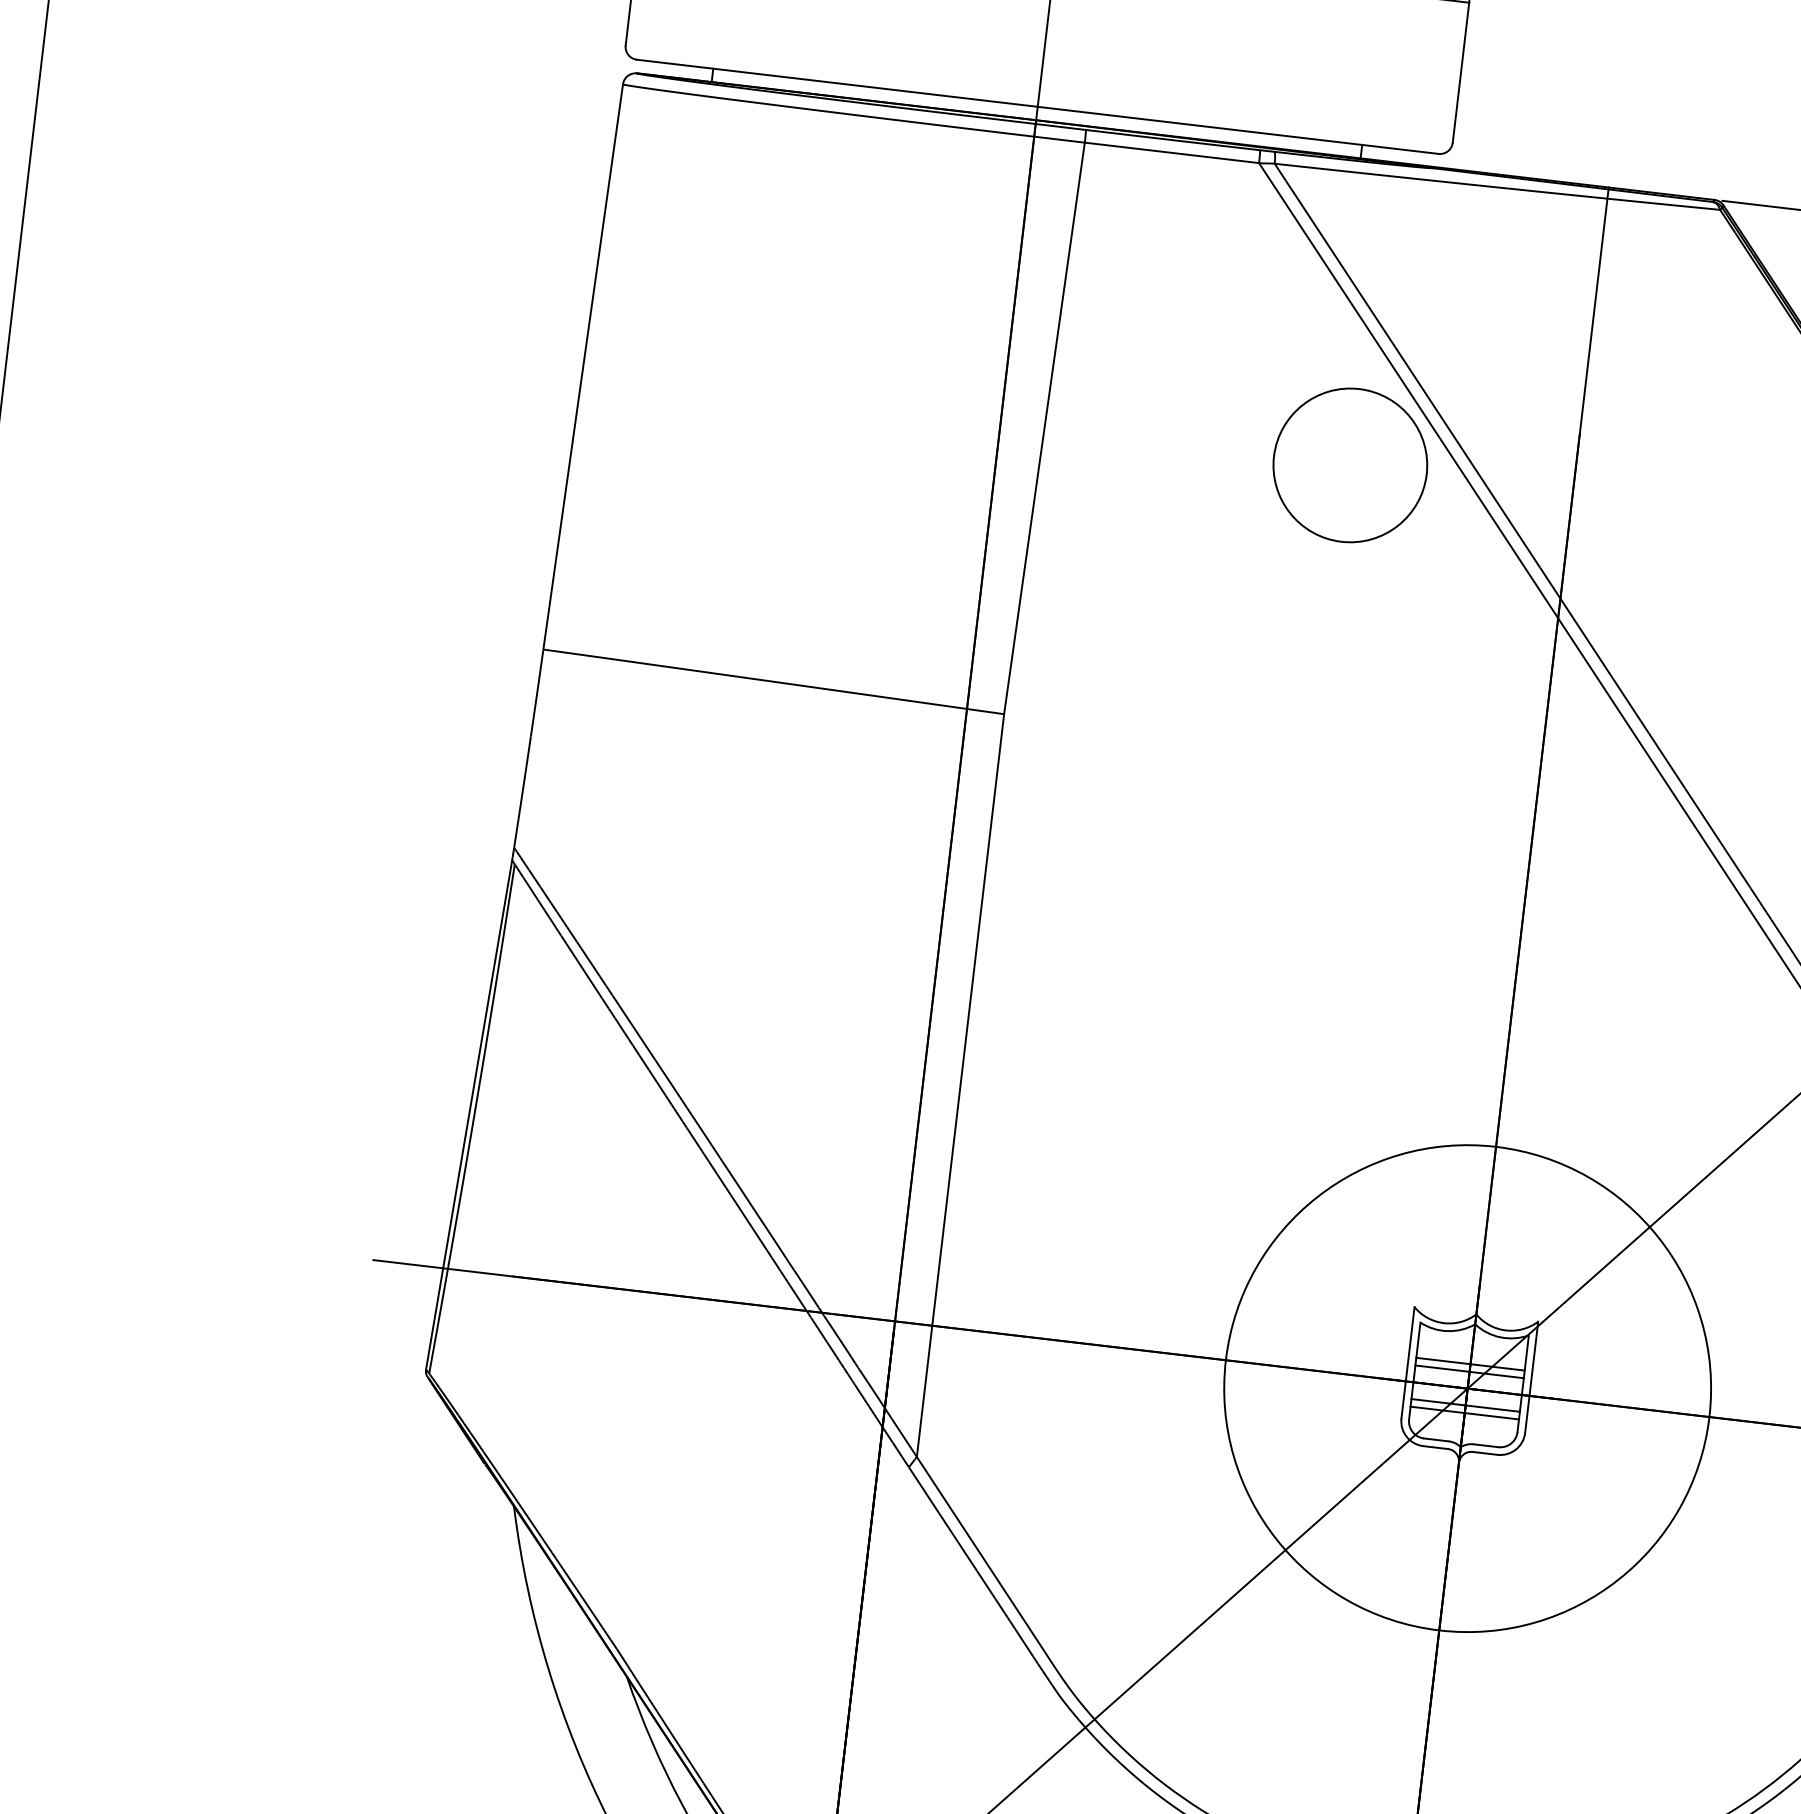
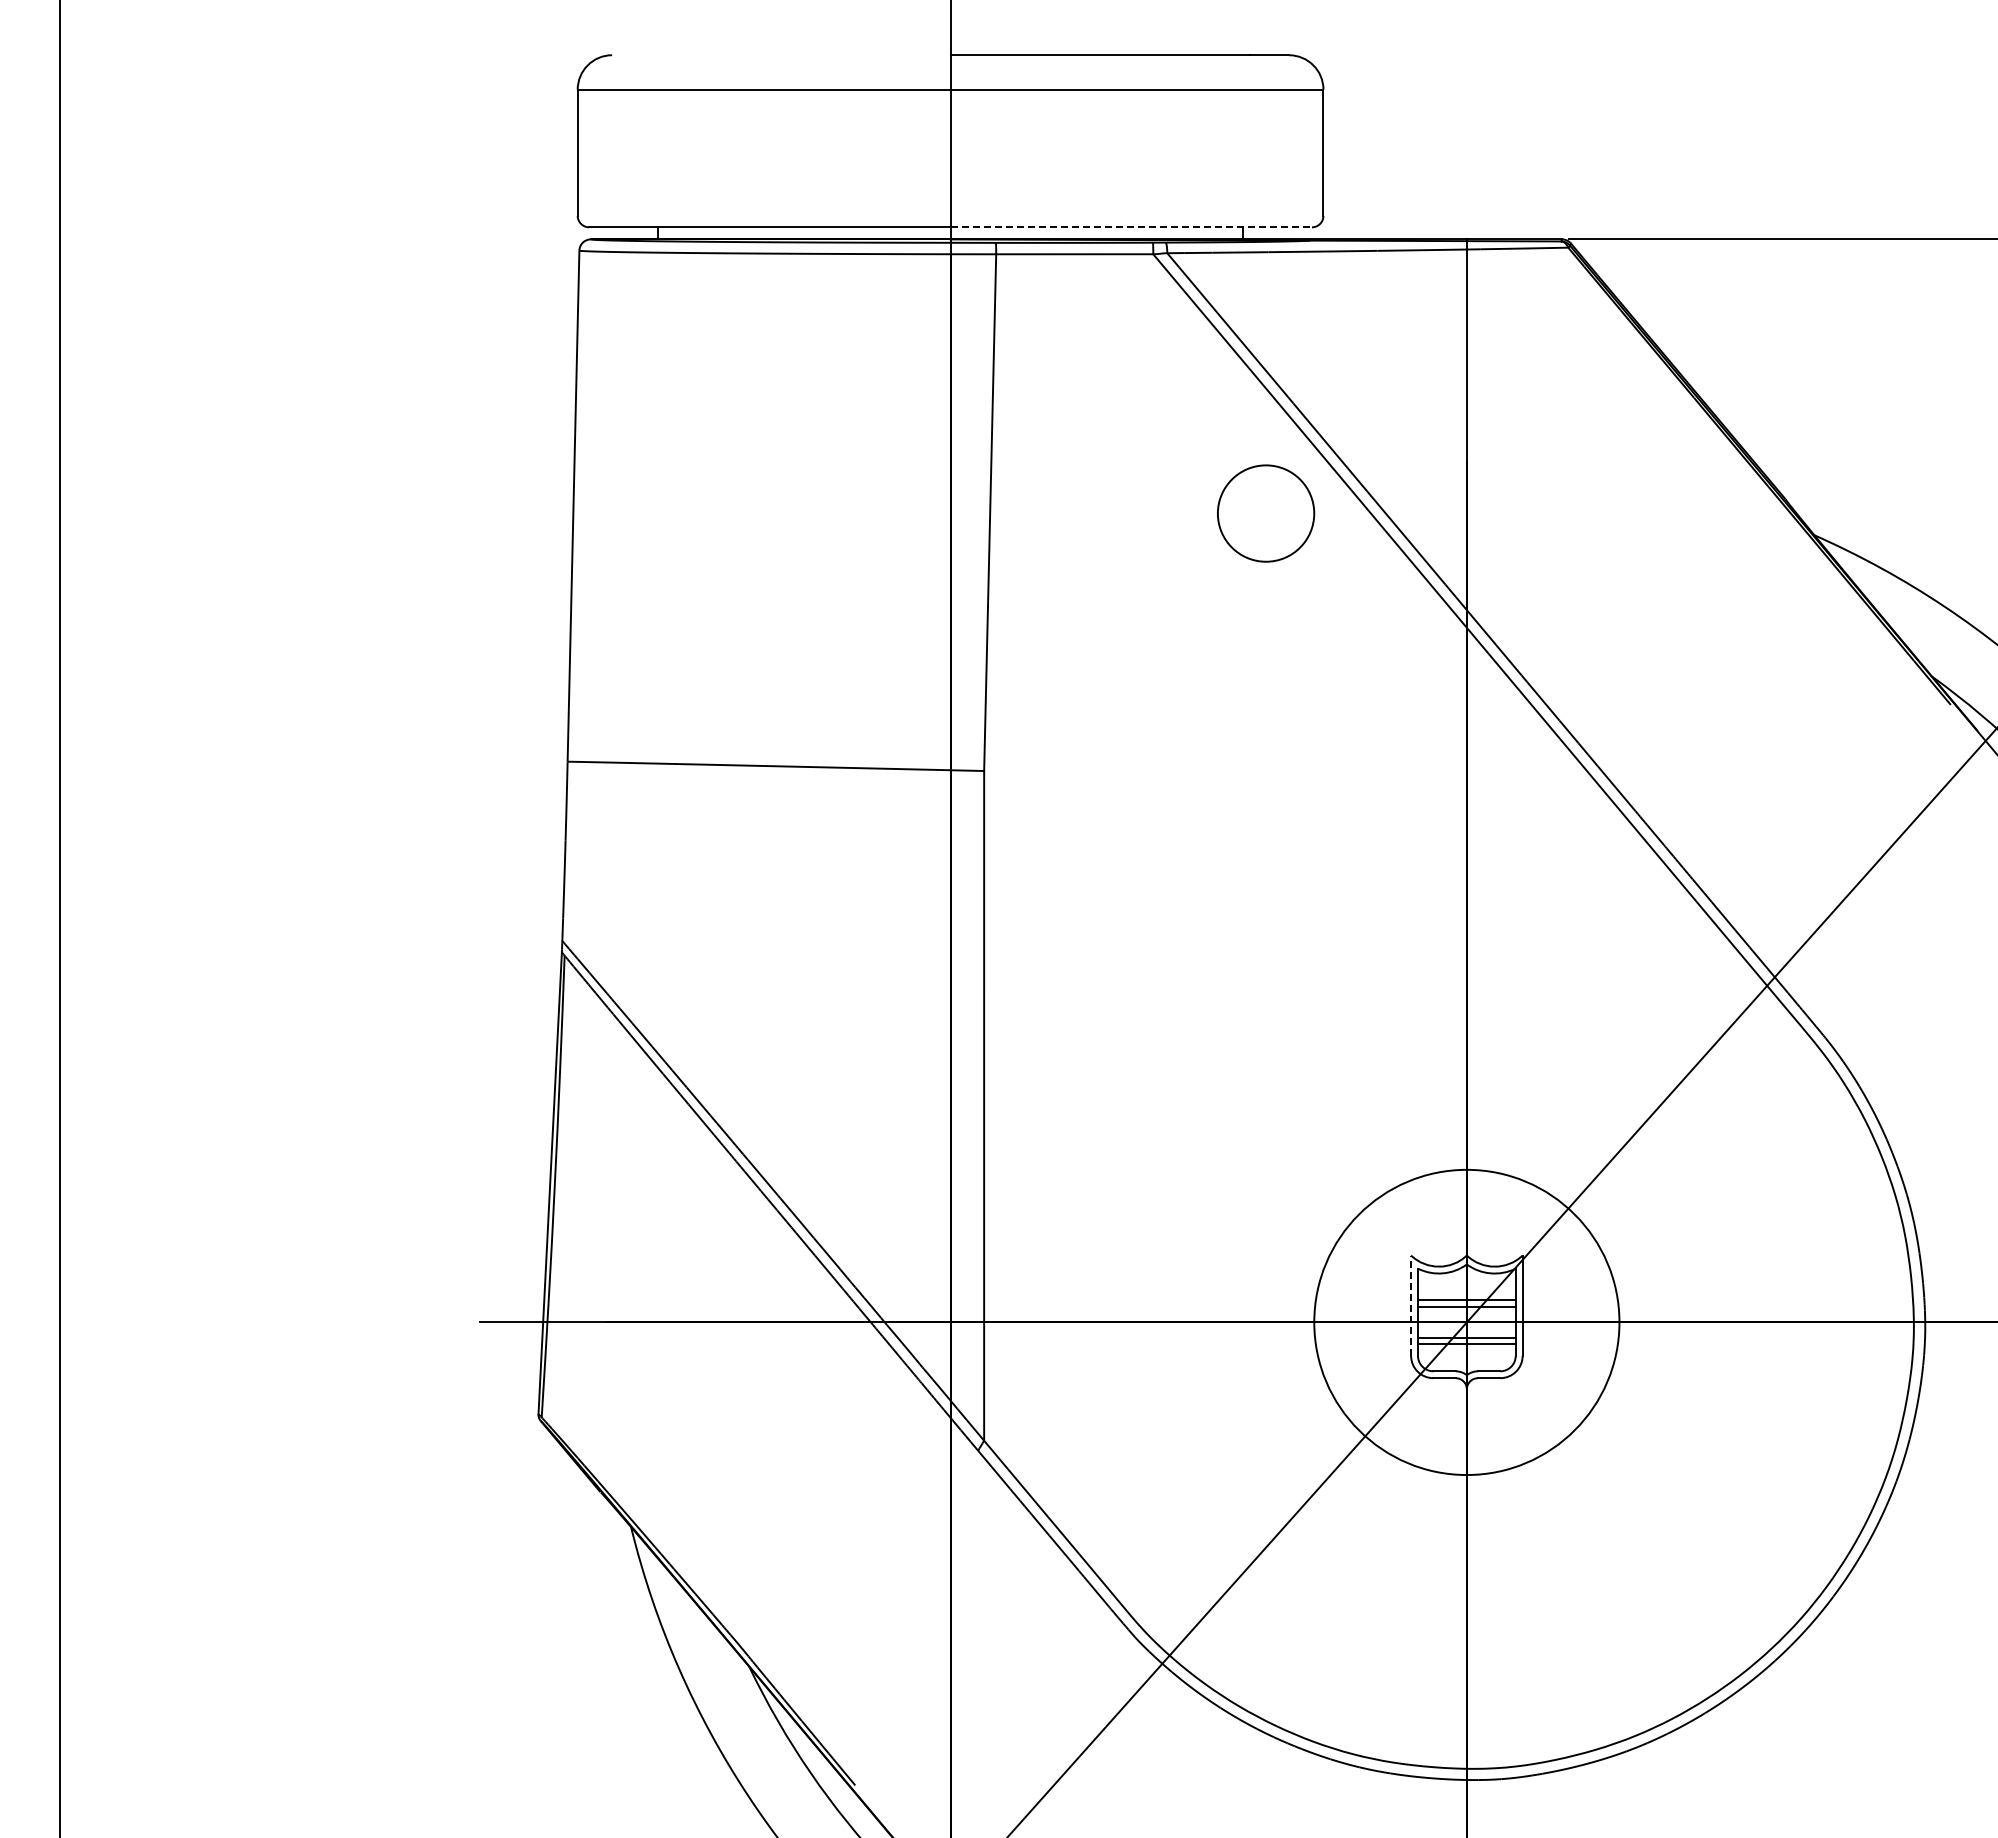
line: (1238, 130) -> (1131, 227), solid -> dashed
circle: (1349, 465) -> (1265, 513), size x0.7
line: (1408, 1362) -> (1411, 1305), solid -> dashed
circle: (1467, 1388) -> (1466, 1322), size x0.7

